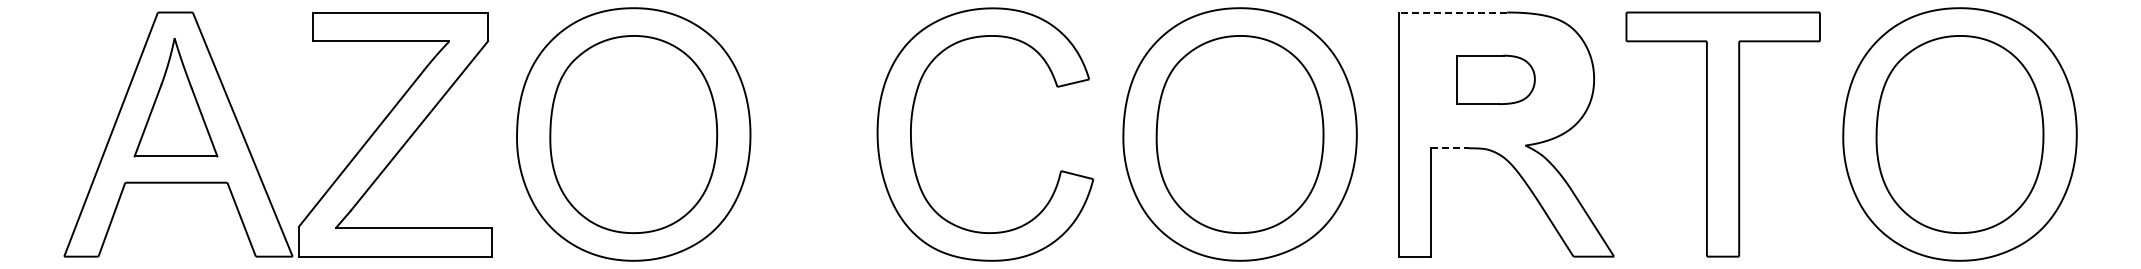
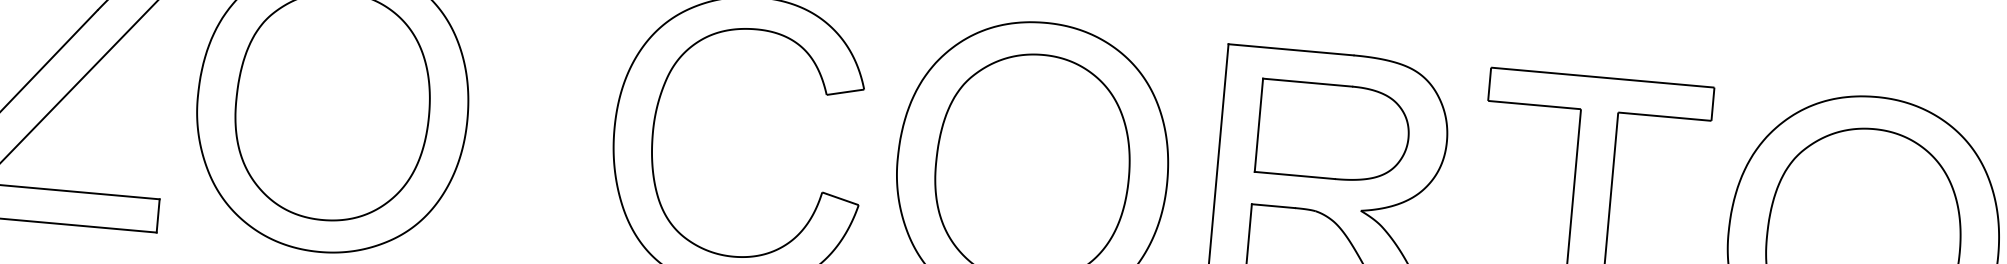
line: (1452, 12) -> (1290, 49), dashed -> solid
part: (1495, 79) -> (1333, 131), size x1.67
line: (1450, 148) -> (1274, 206), dashed -> solid

